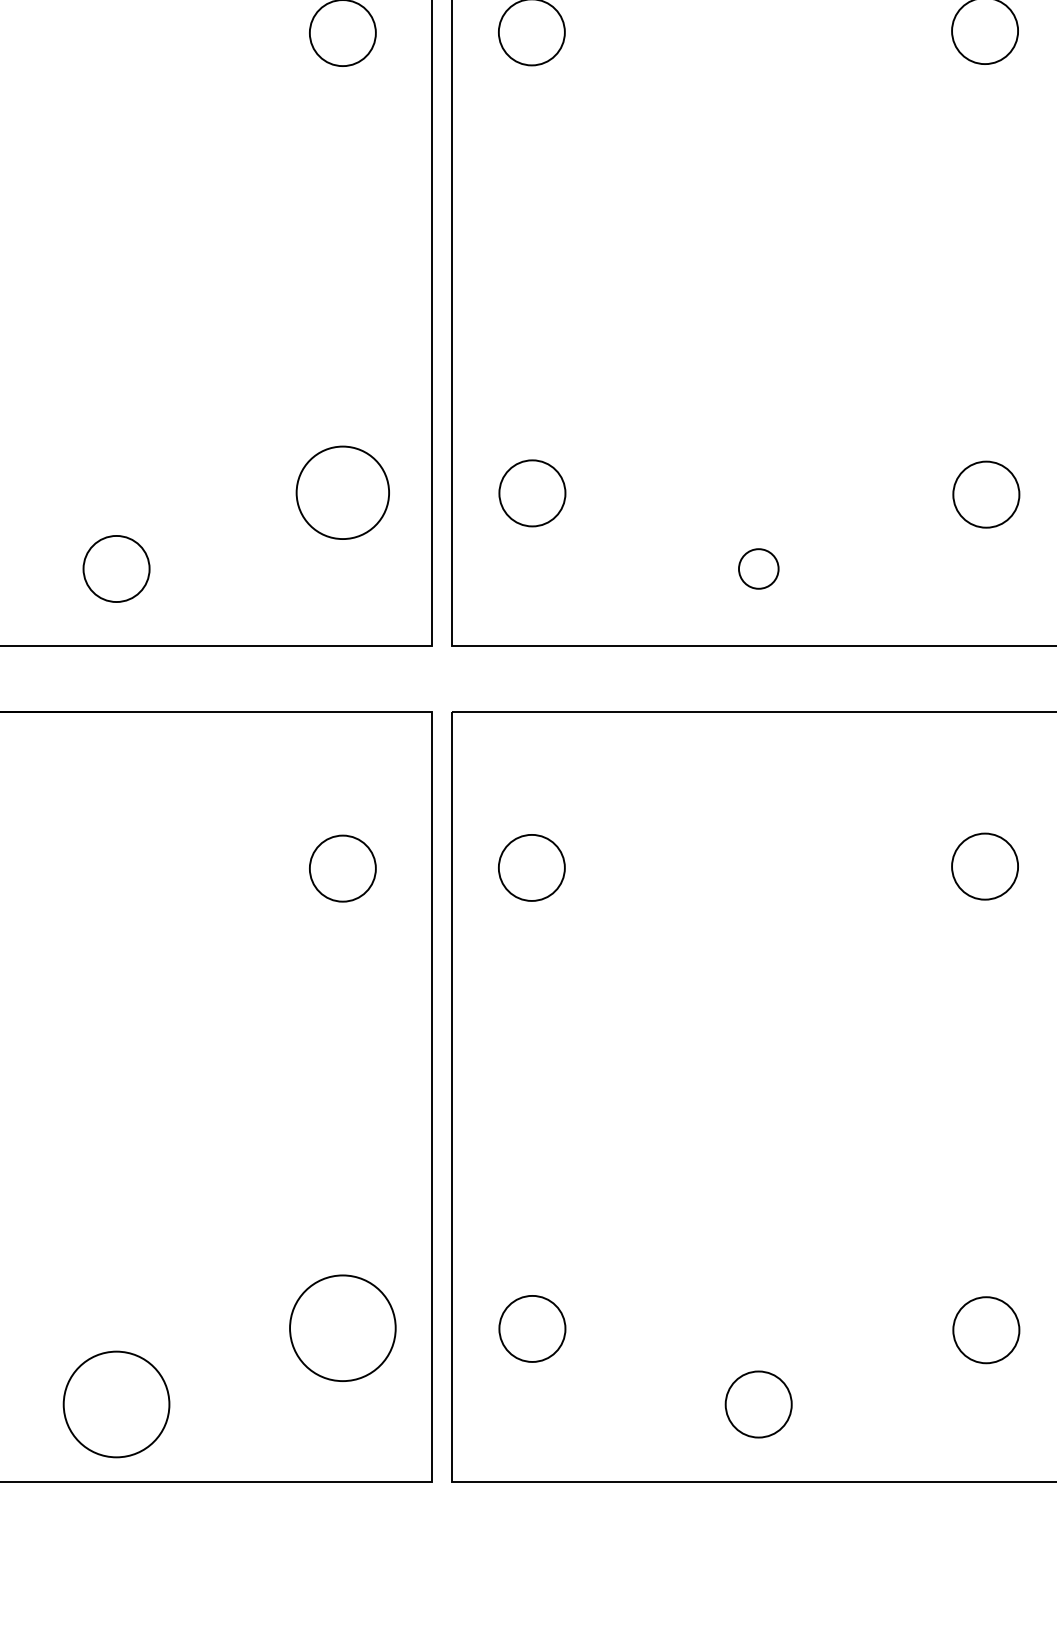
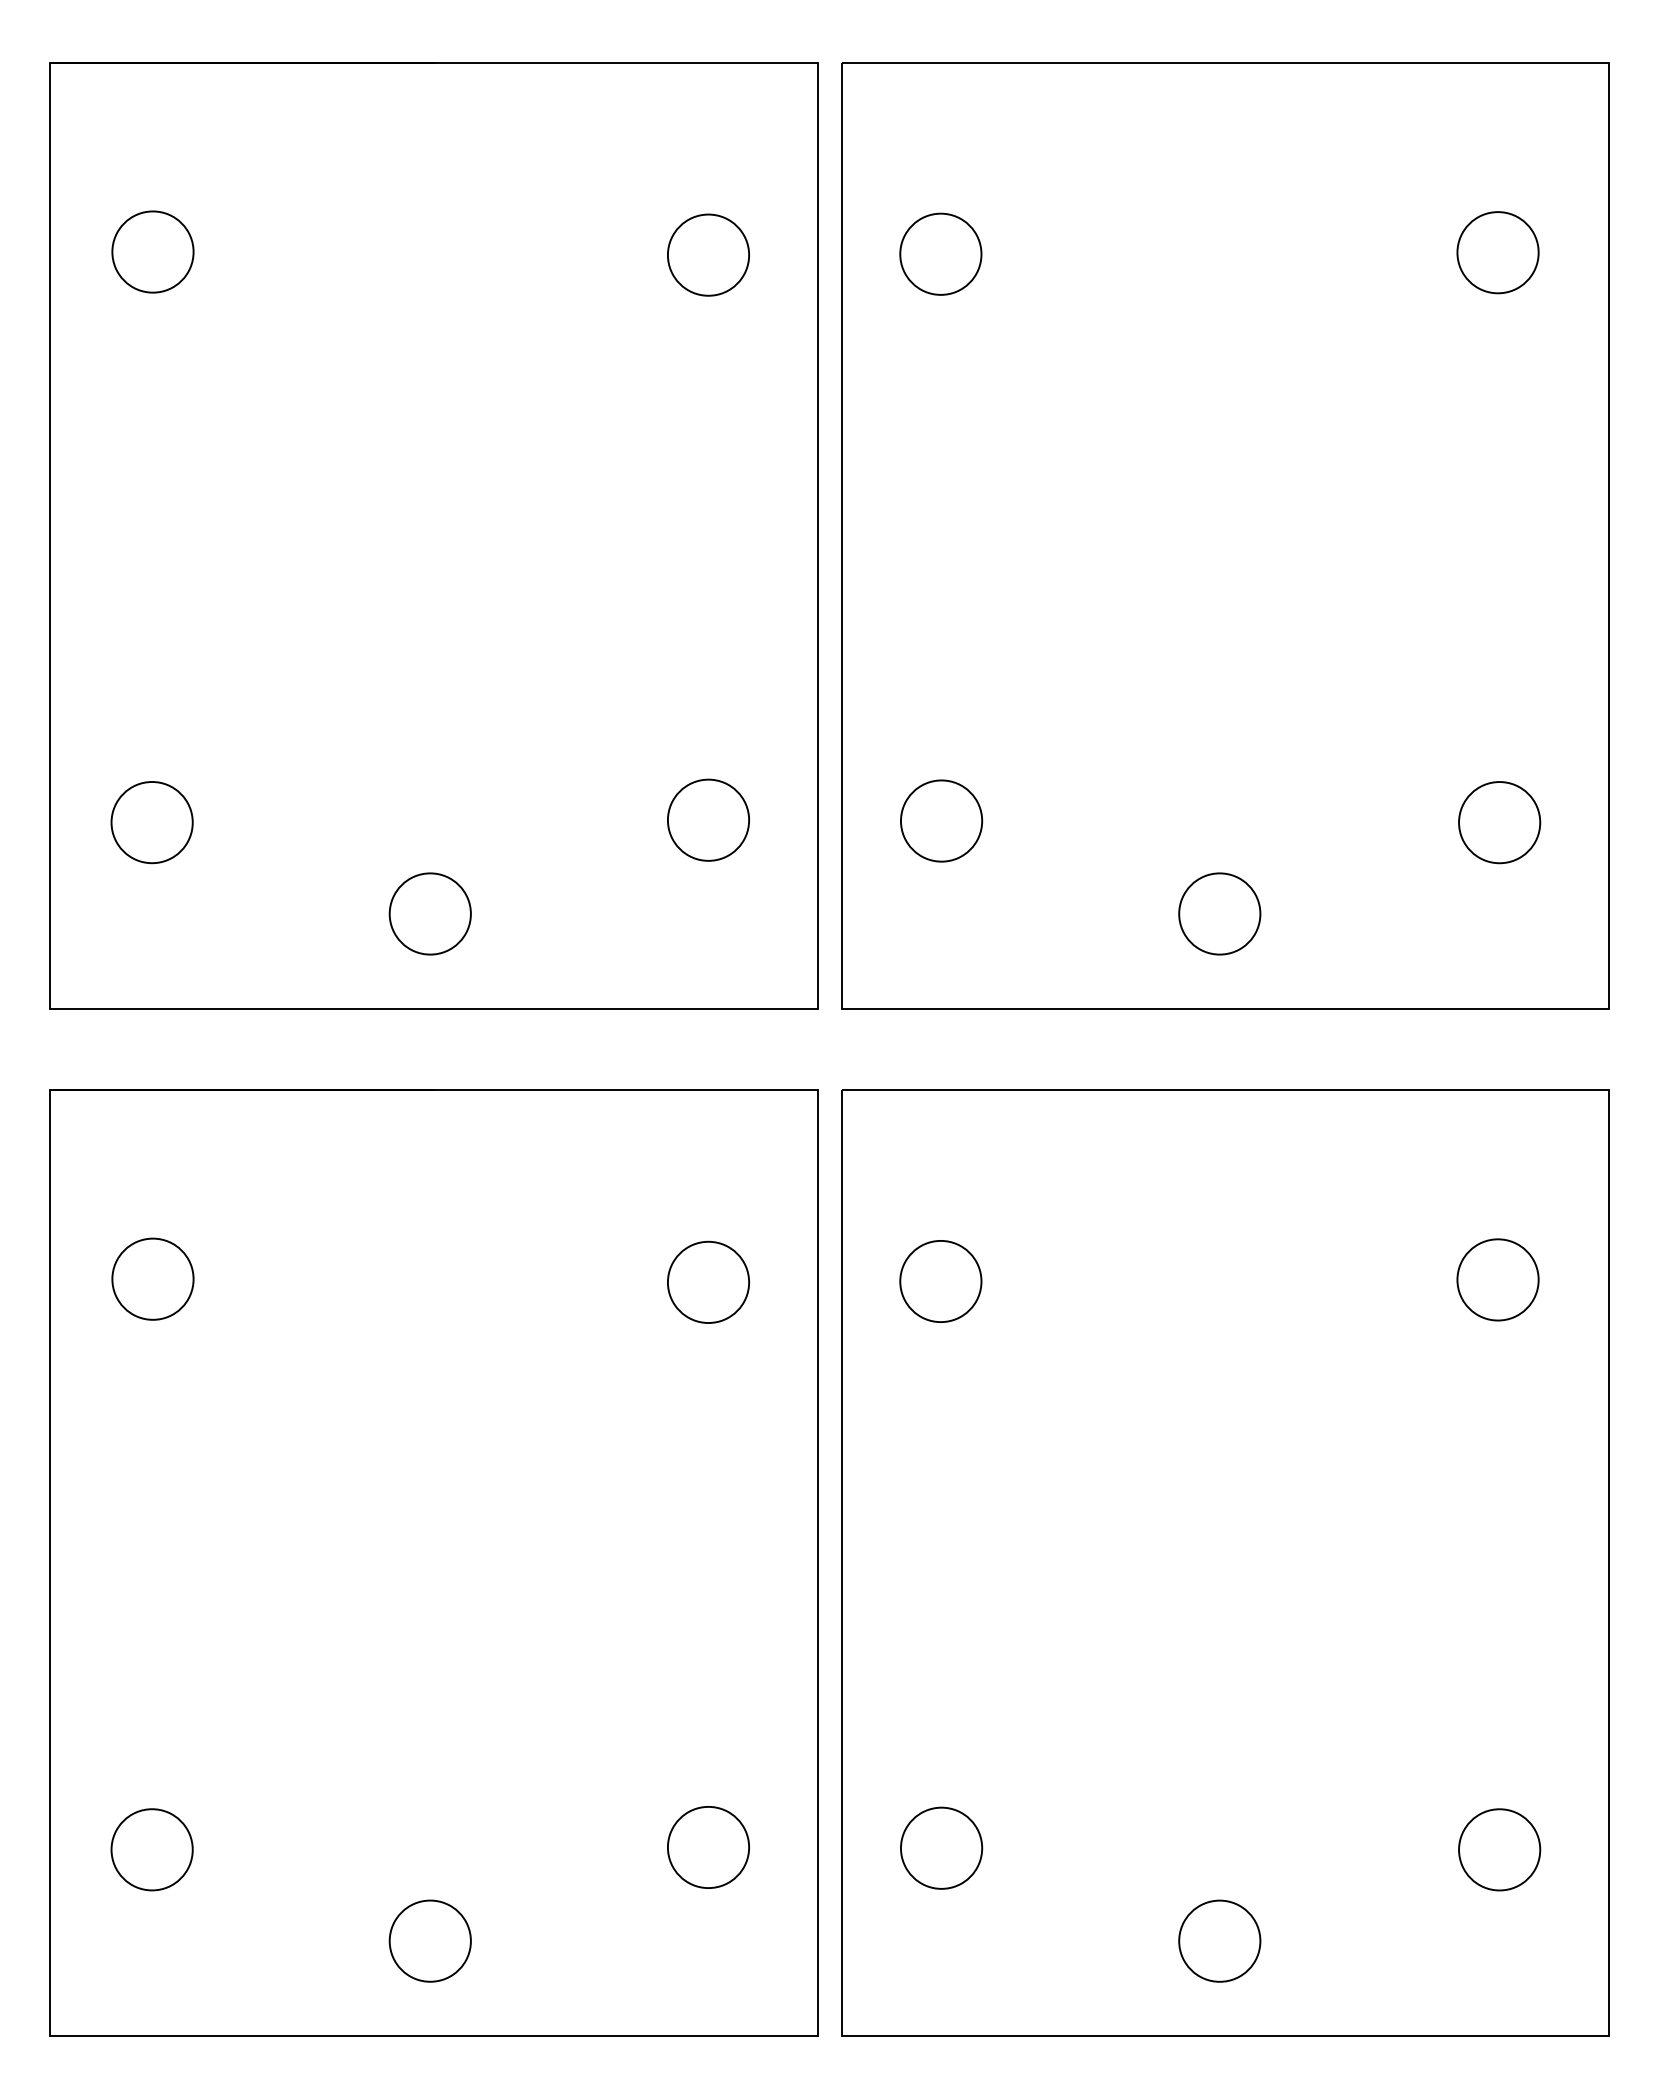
circle: (342, 492) -> (708, 819), size x0.71
circle: (758, 568) -> (1219, 913), size x1.67
circle: (342, 1328) -> (708, 1847), size x0.62
circle: (115, 1403) -> (429, 1940), size x0.62

